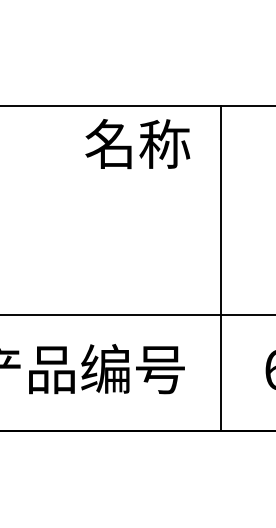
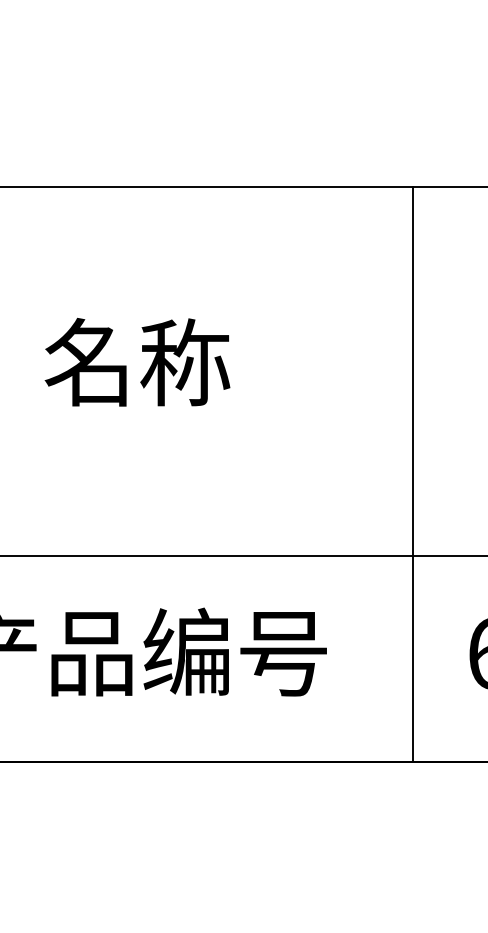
text: (137, 144) -> (137, 363), moved
line: (220, 268) -> (412, 474), moved

